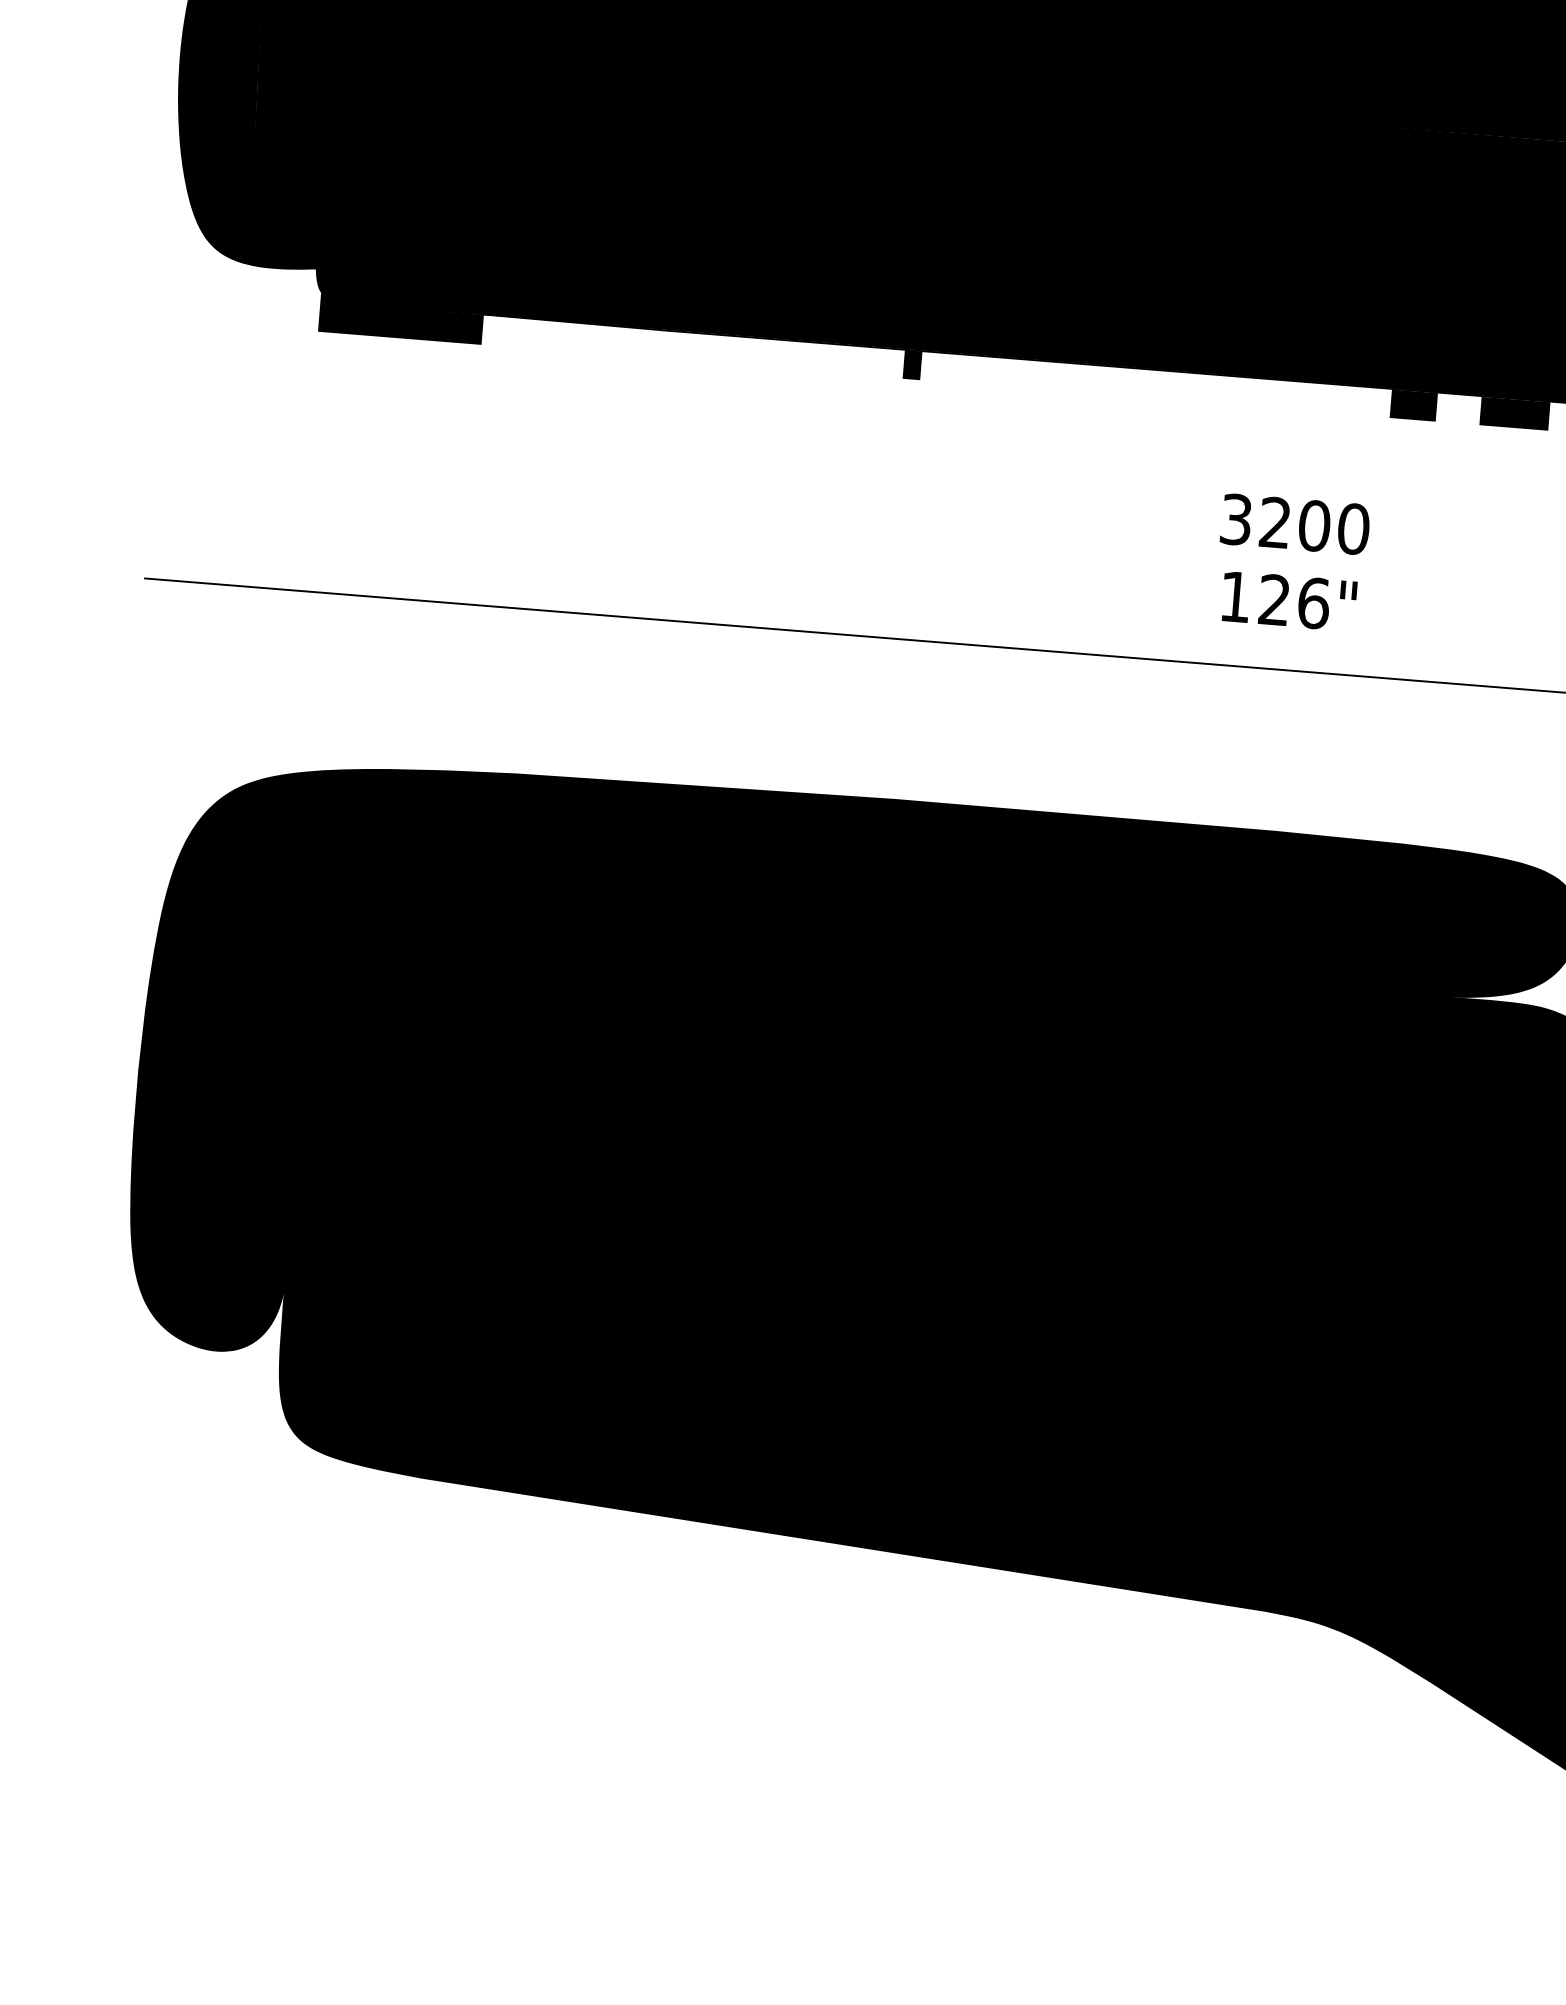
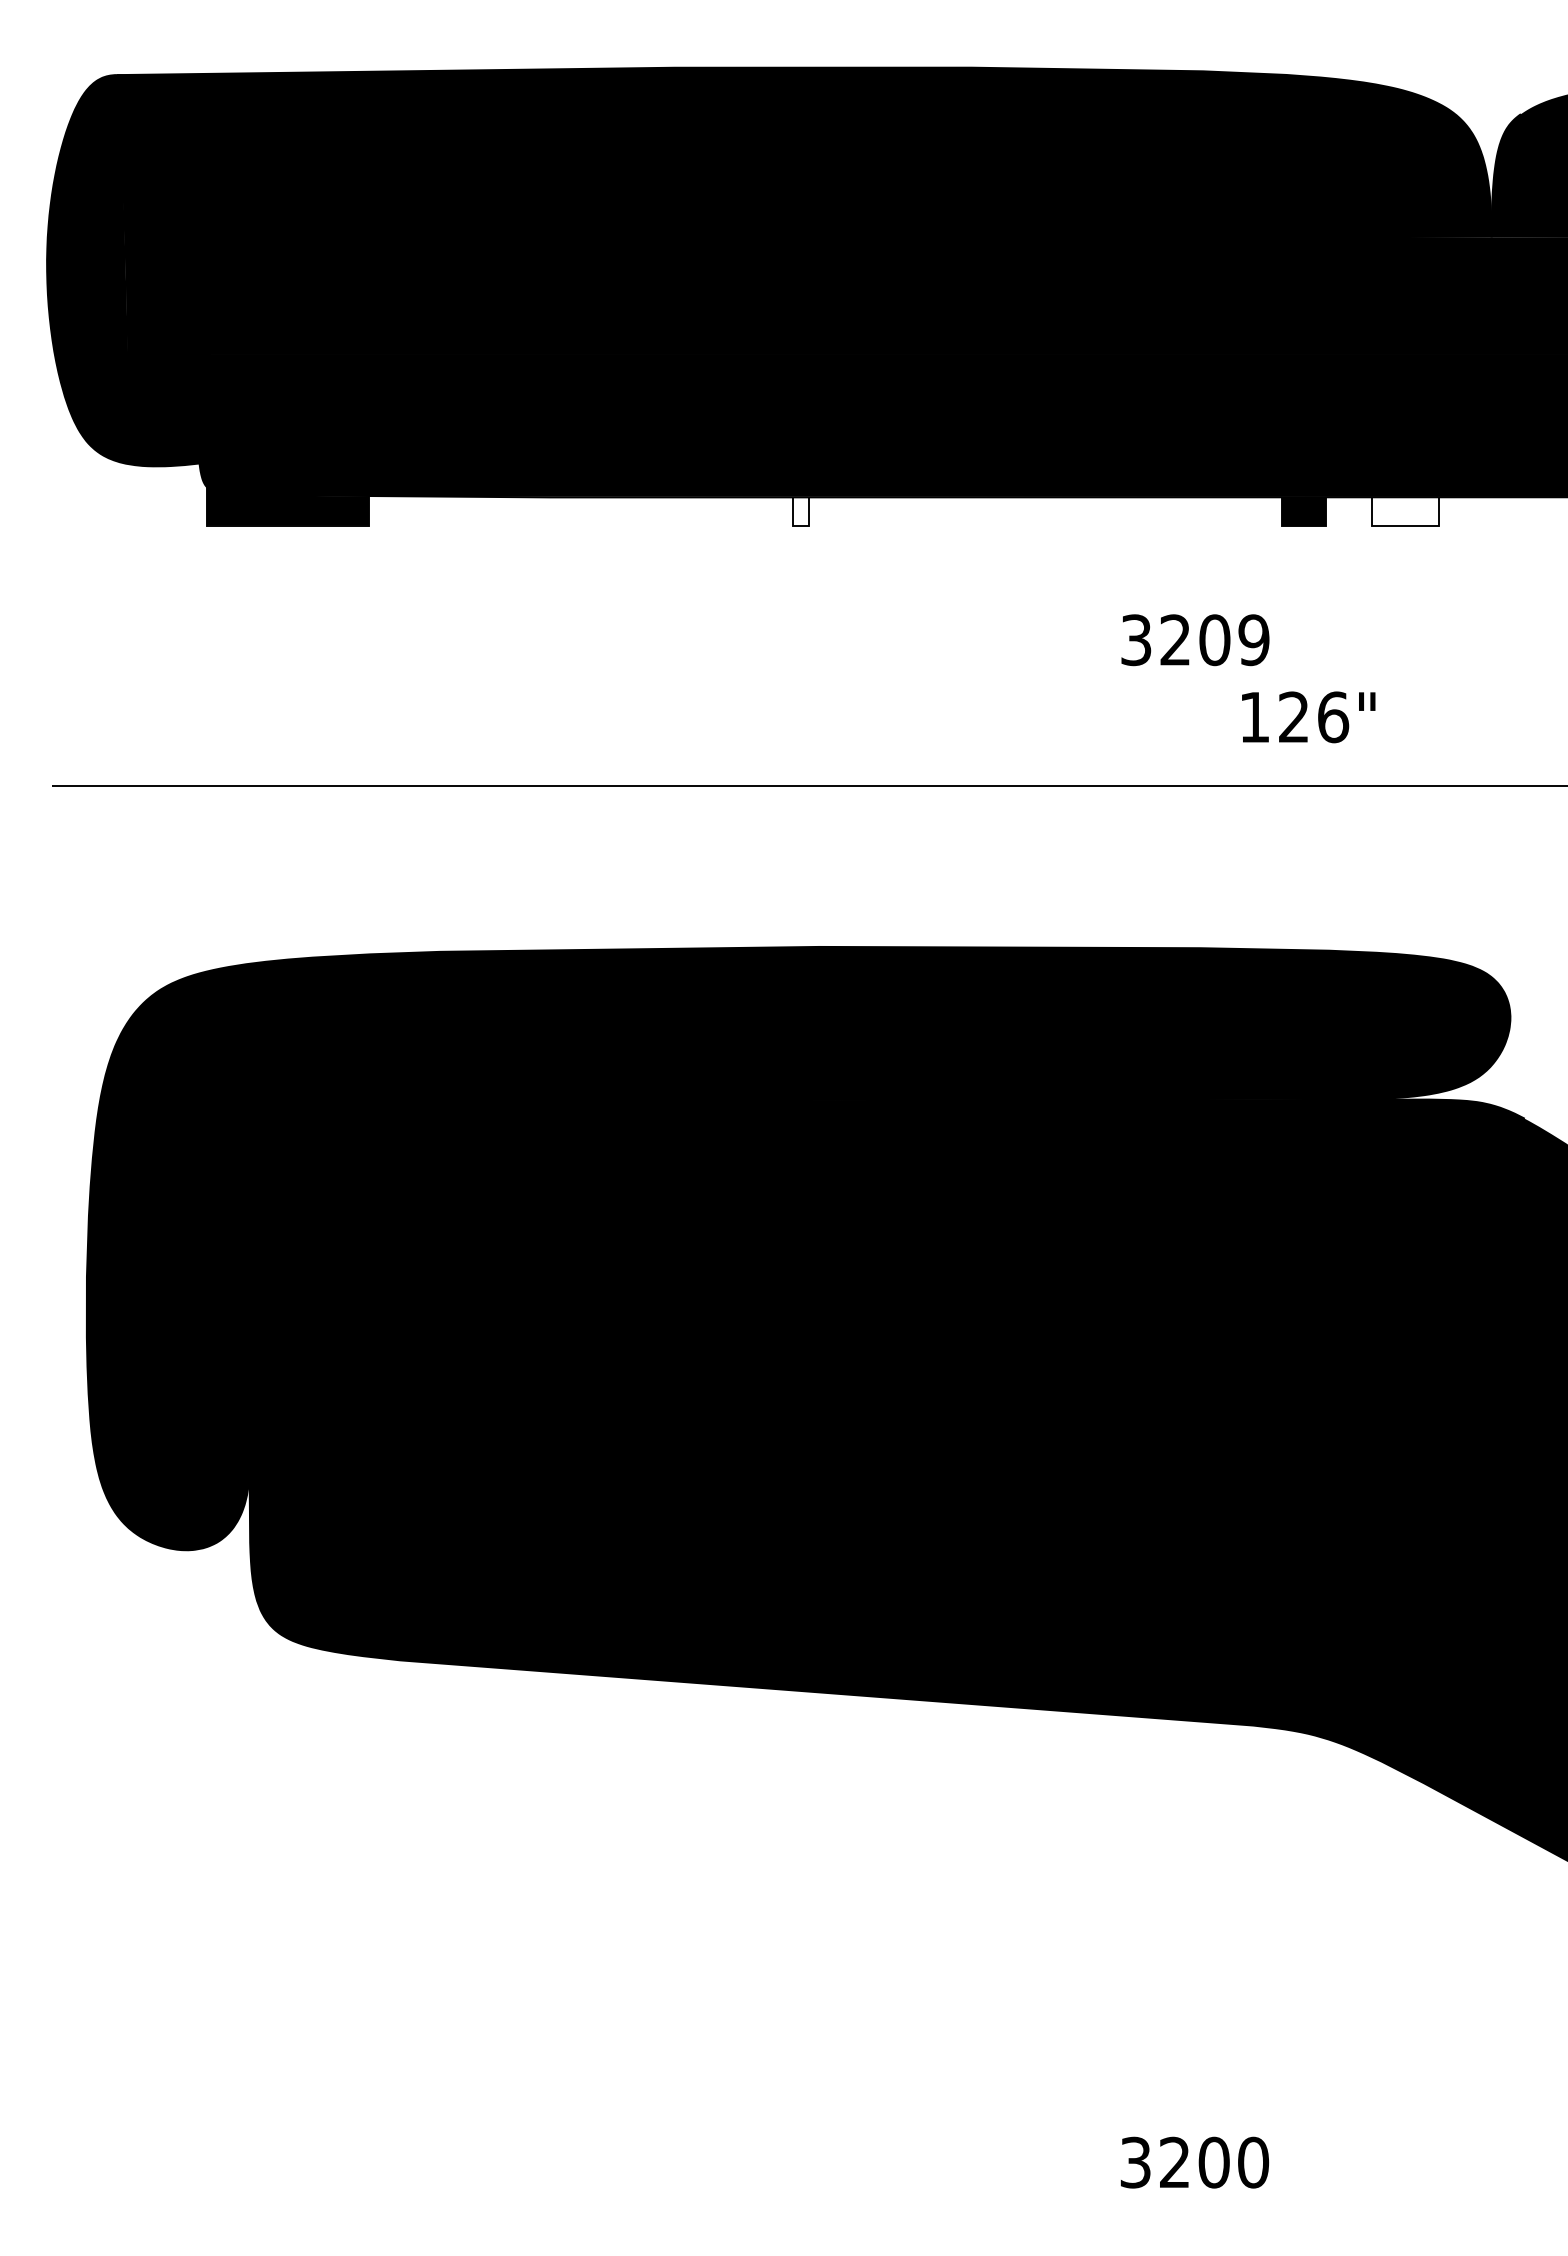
fill: (912, 364) -> (801, 511), removed
fill: (1514, 412) -> (1405, 511), removed
text: (1353, 529) -> (1253, 640), 3200 -> 3209
text: (1289, 601) -> (1308, 717), moved

